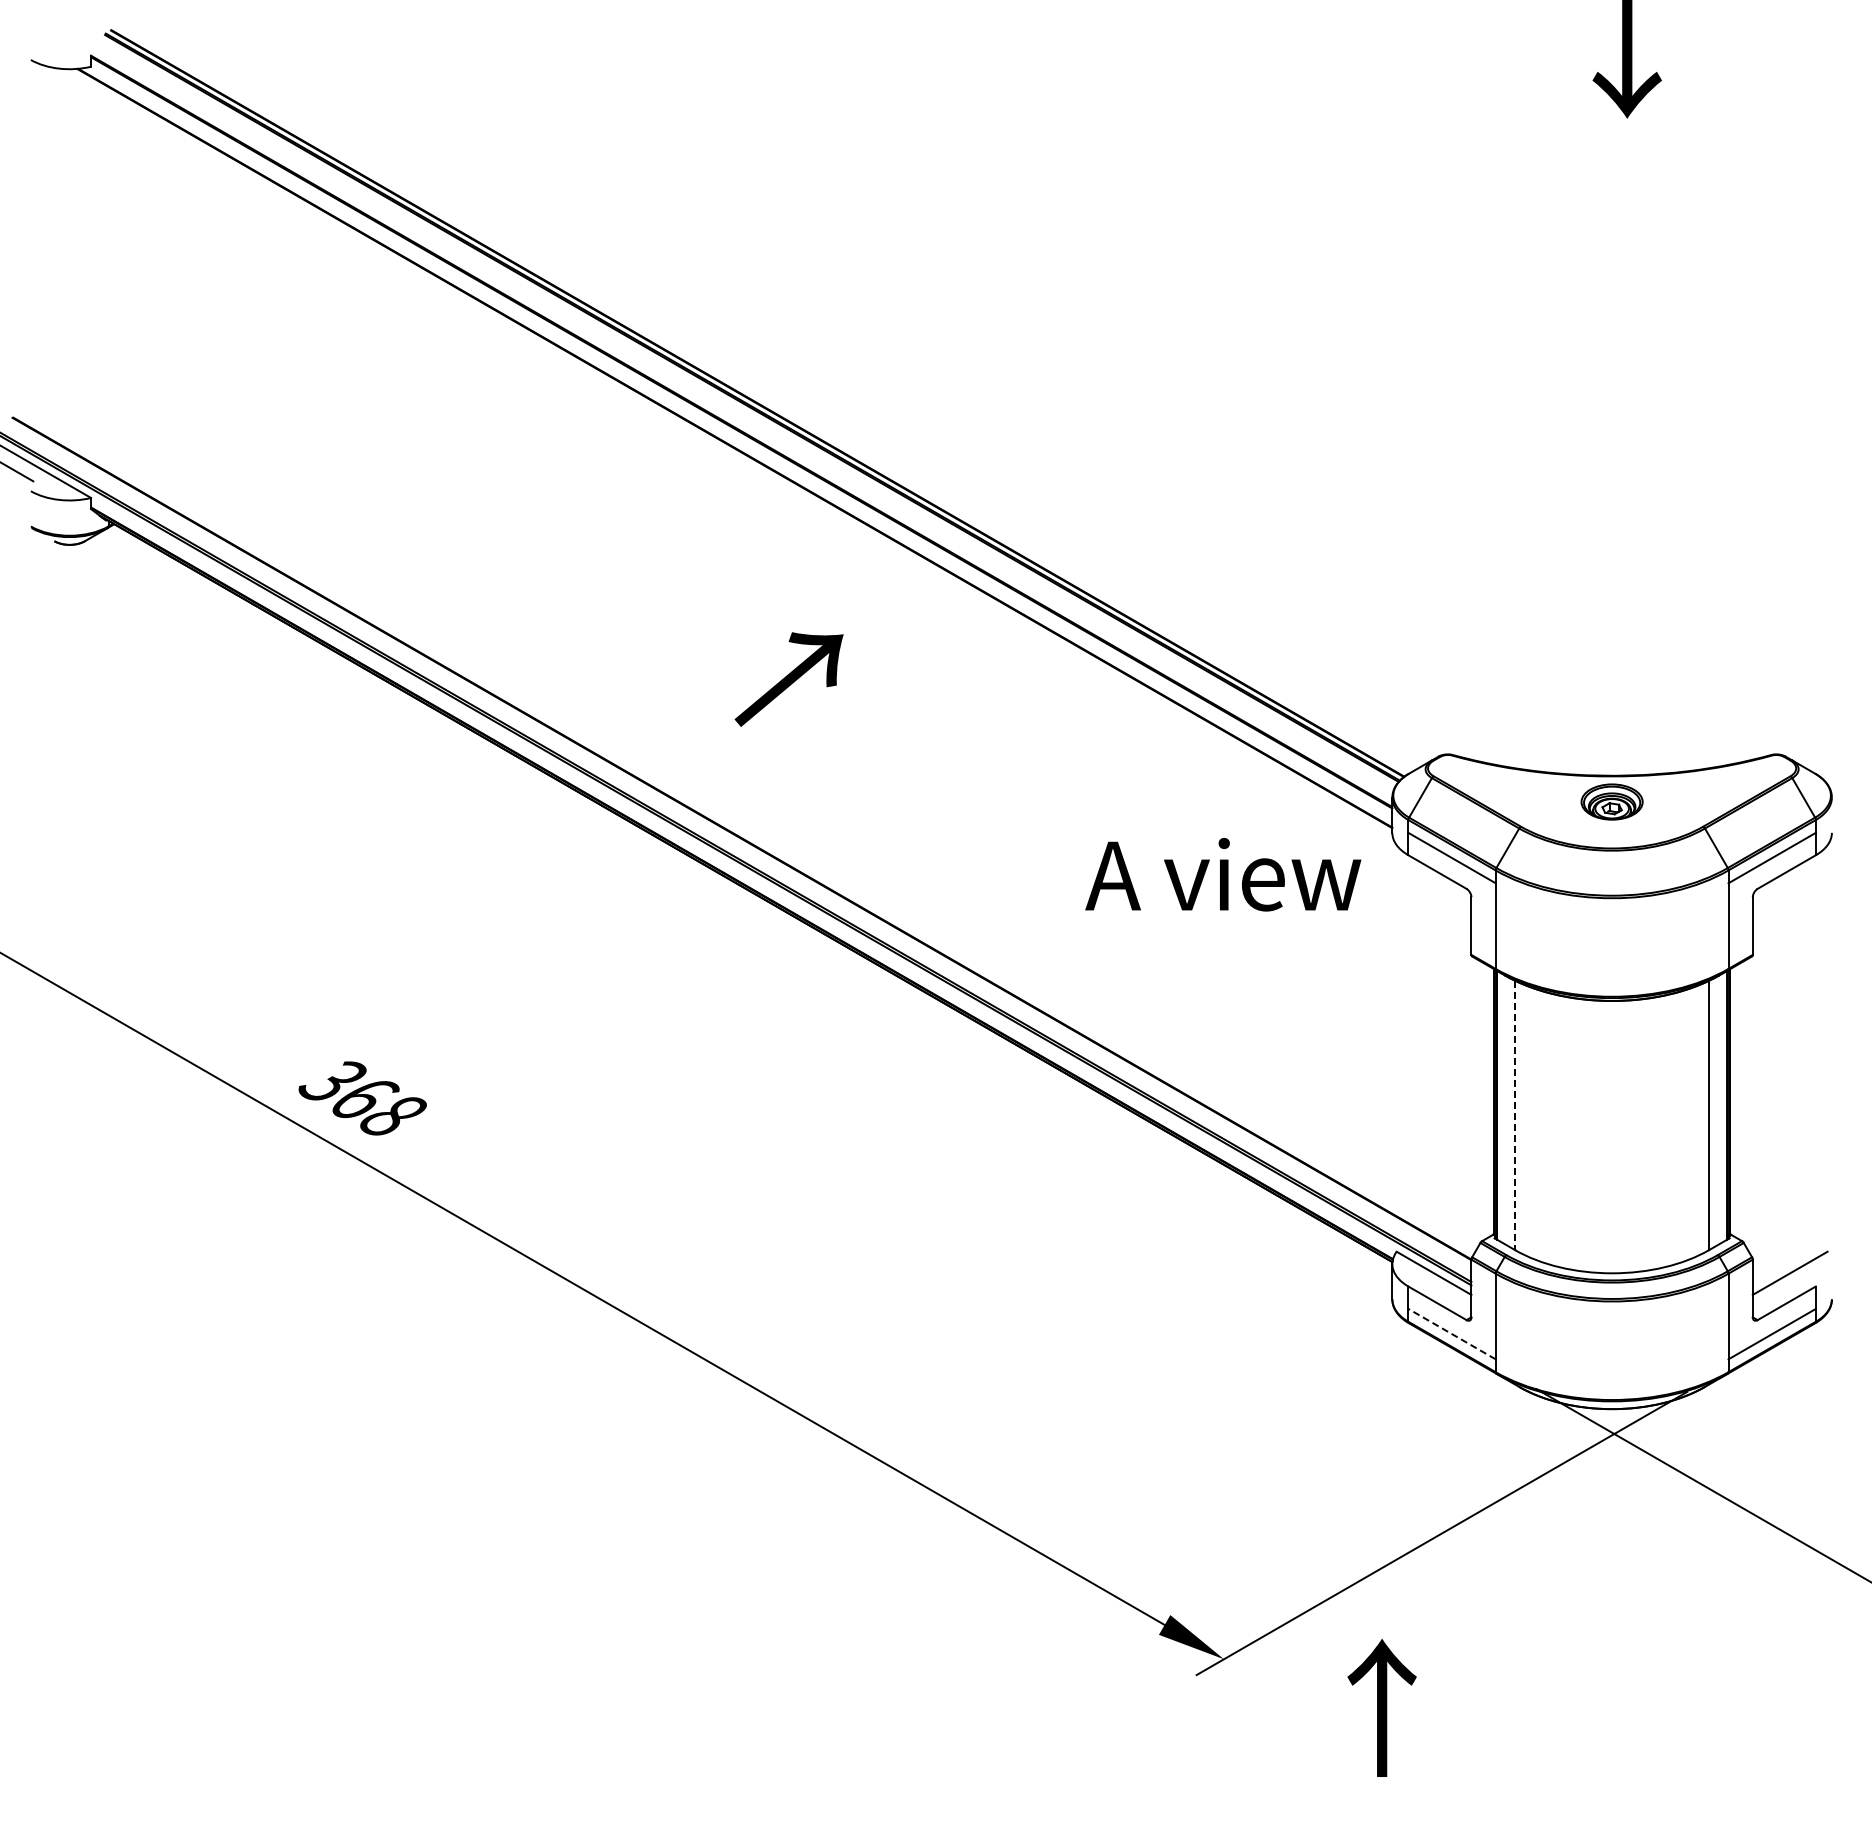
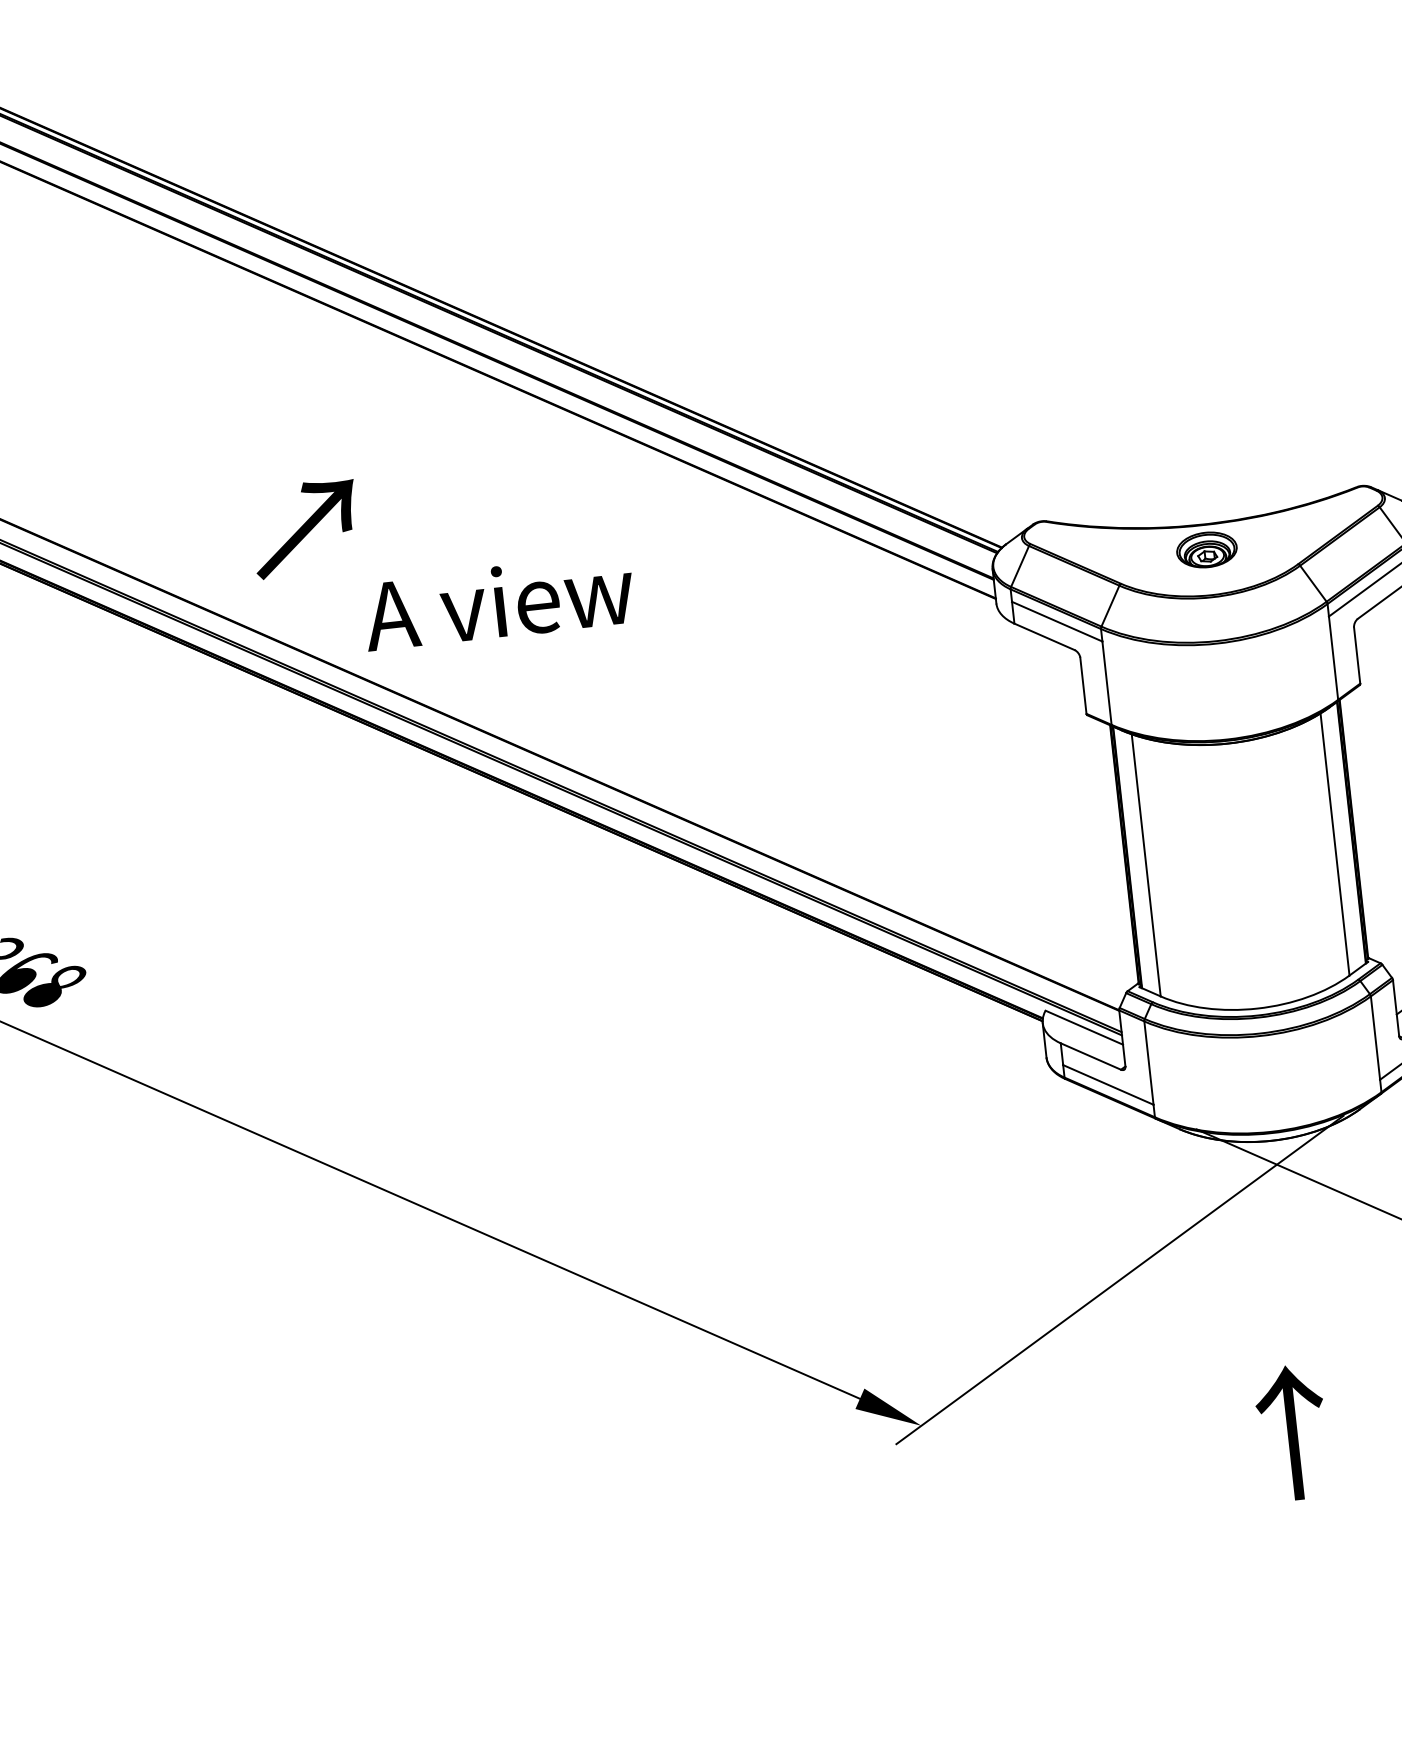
text: (788, 679) -> (304, 528), moved
text: (1223, 874) -> (498, 601), moved
line: (1515, 1115) -> (1146, 865), dashed -> solid
line: (1451, 1333) -> (1107, 1084), dashed -> solid
text: (1381, 1707) -> (1291, 1432), moved

